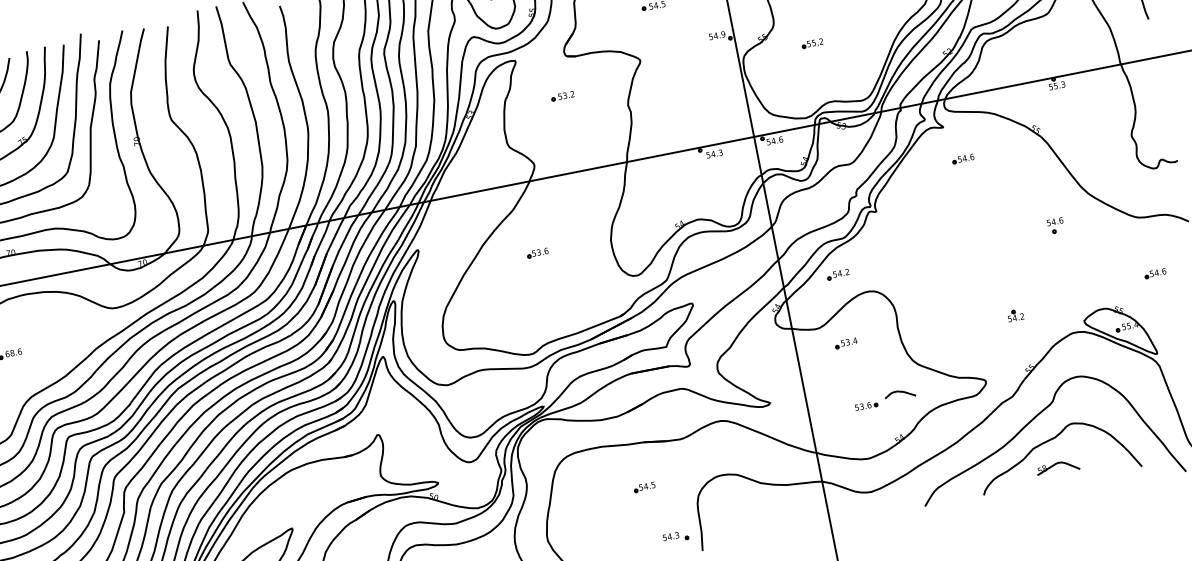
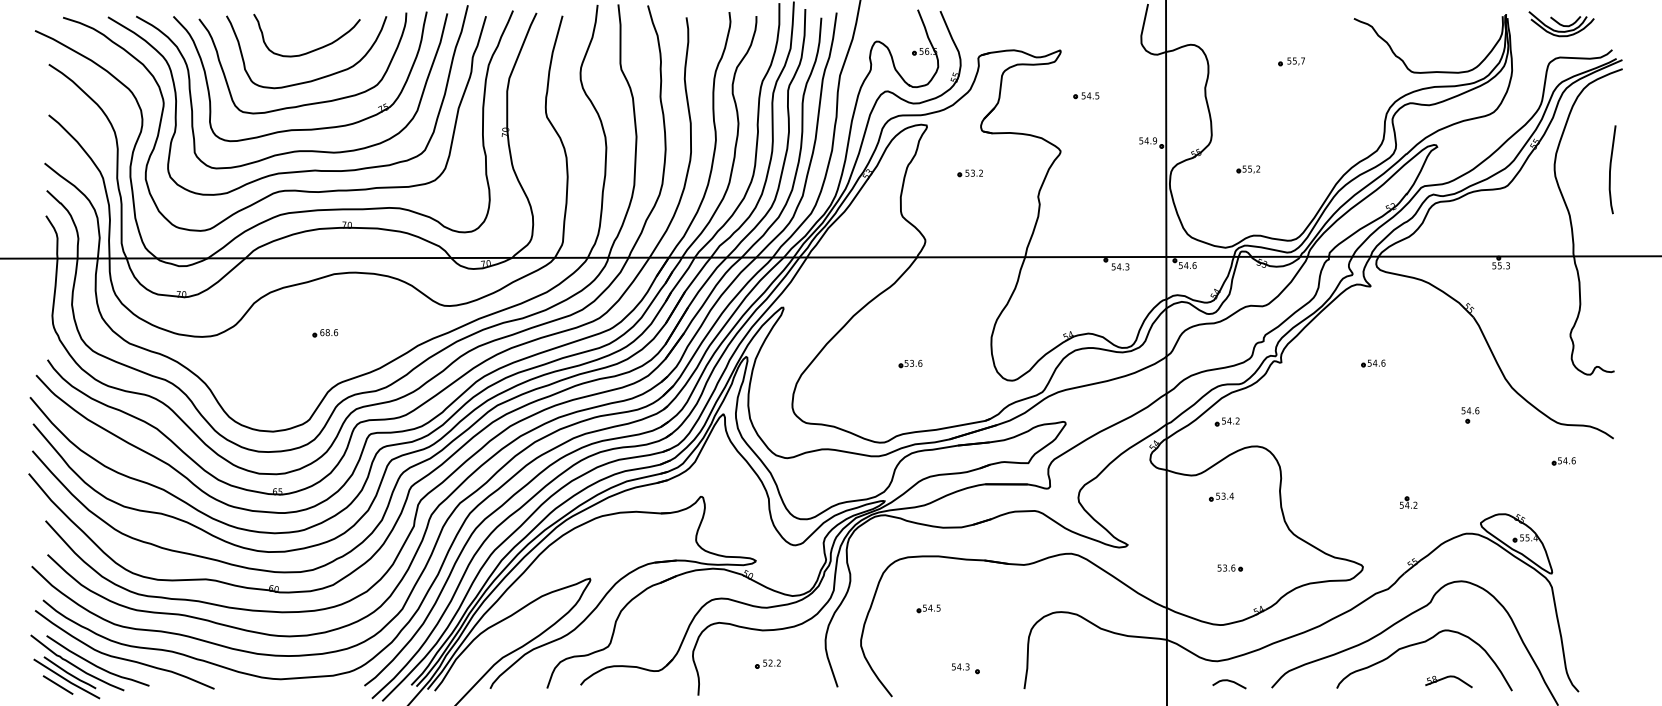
part: (963, 159) -> (1373, 363), moved
part: (537, 253) -> (910, 364), moved
part: (1155, 273) -> (1563, 461), moved
curve: (900, 392) -> (1230, 682), moved
part: (1057, 467) -> (1448, 681), moved
part: (644, 487) -> (928, 608), moved
part: (675, 537) -> (965, 668), moved

